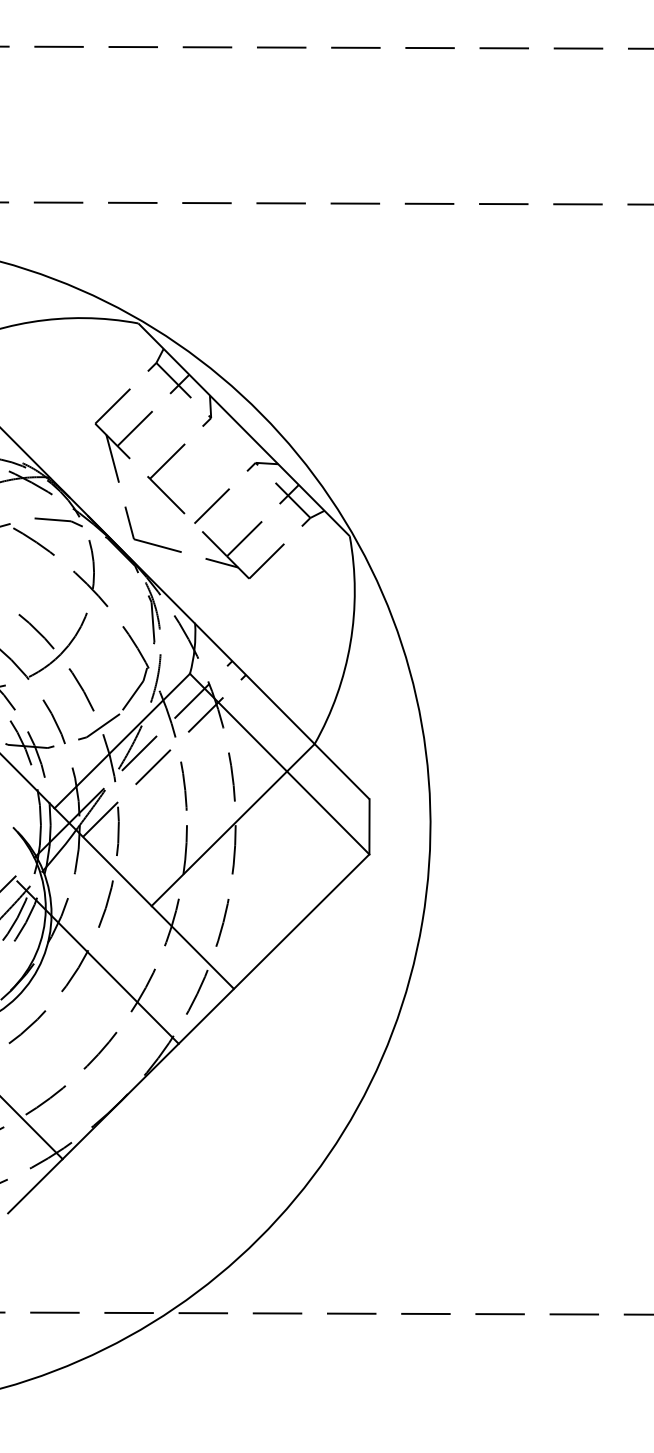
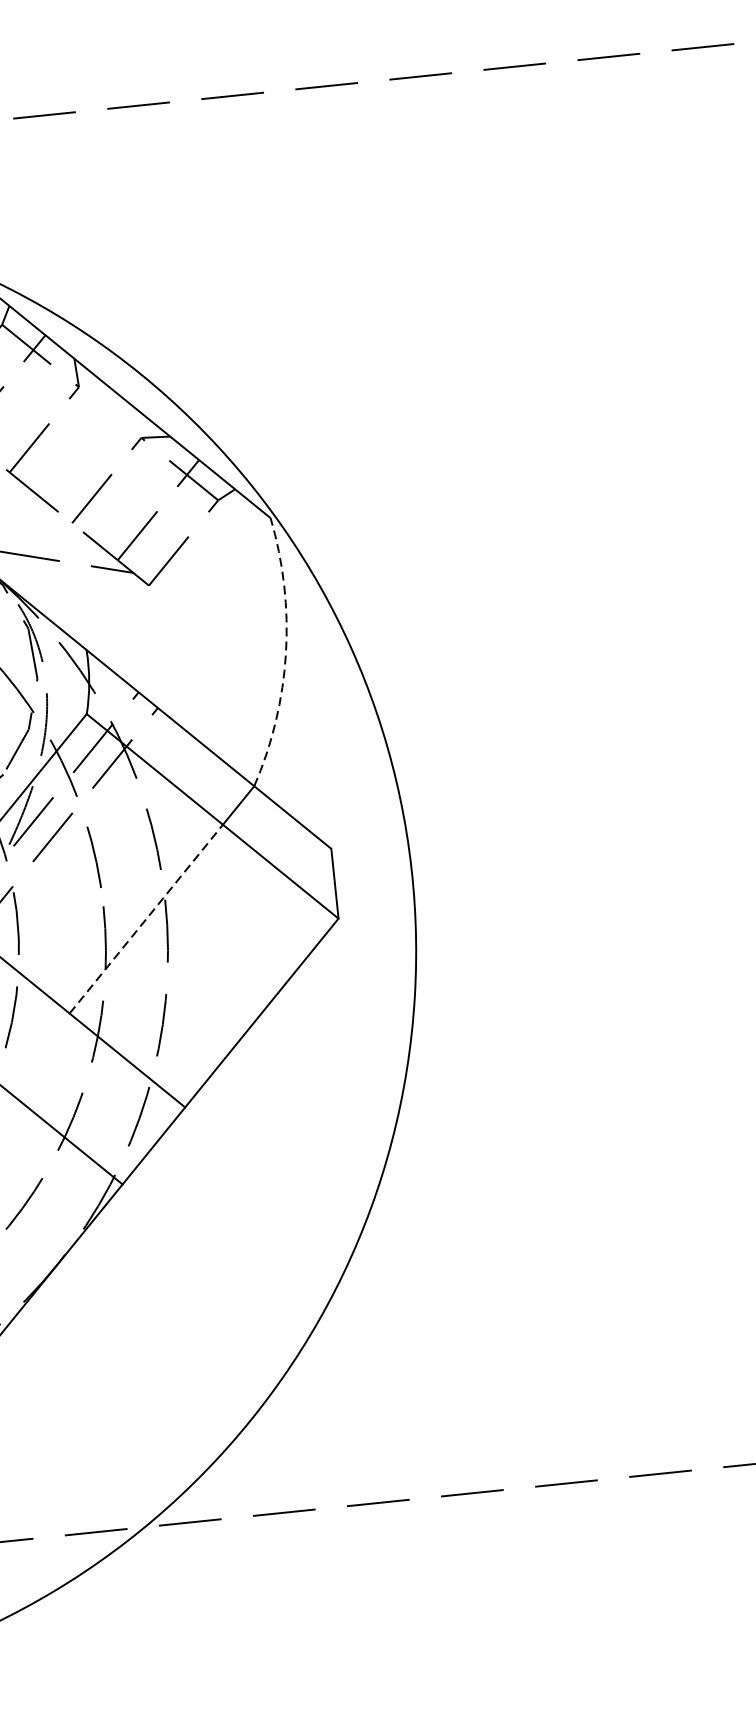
arc: (350, 643) -> (286, 653), solid -> dashed
line: (219, 838) -> (146, 918), solid -> dashed

